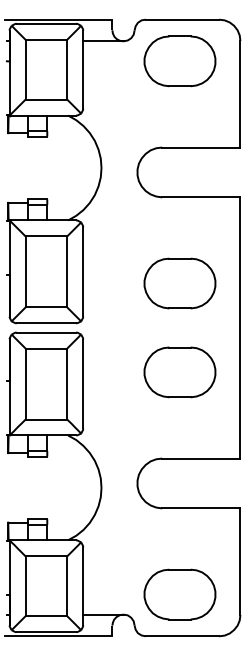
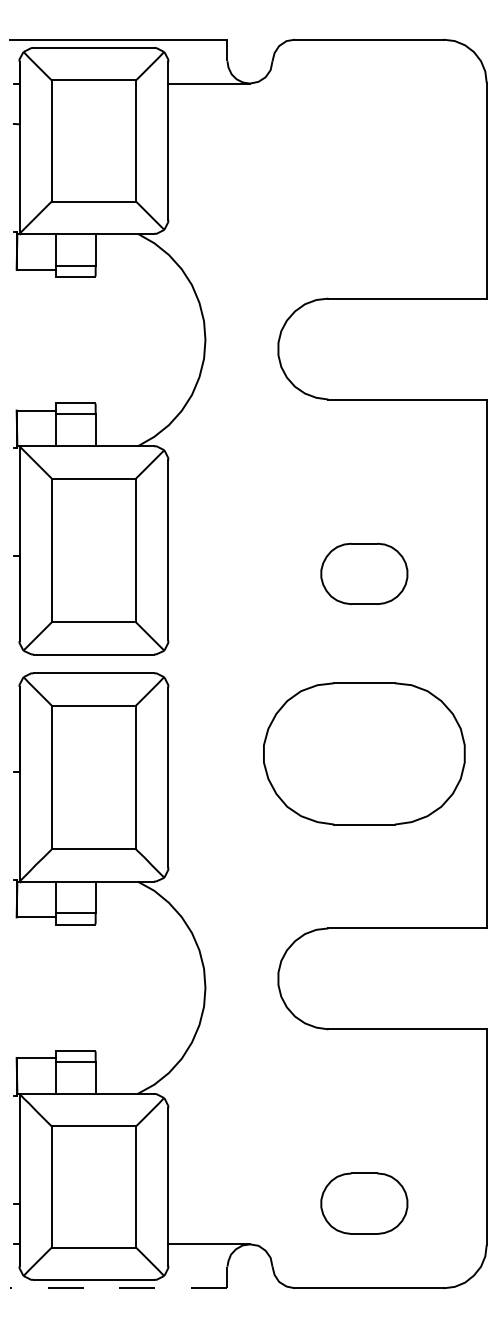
part: (179, 61) -> (363, 124), removed
part: (179, 283) -> (363, 573), size x0.6
part: (179, 372) -> (363, 754), size x1.4
part: (179, 594) -> (363, 1203), size x0.6
line: (58, 636) -> (118, 1288), solid -> dashed

